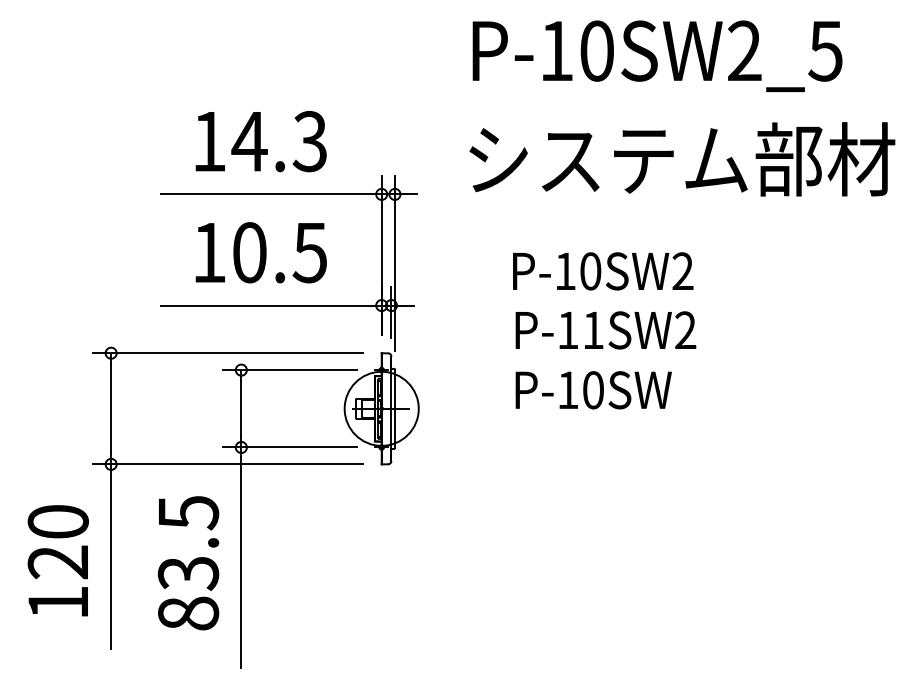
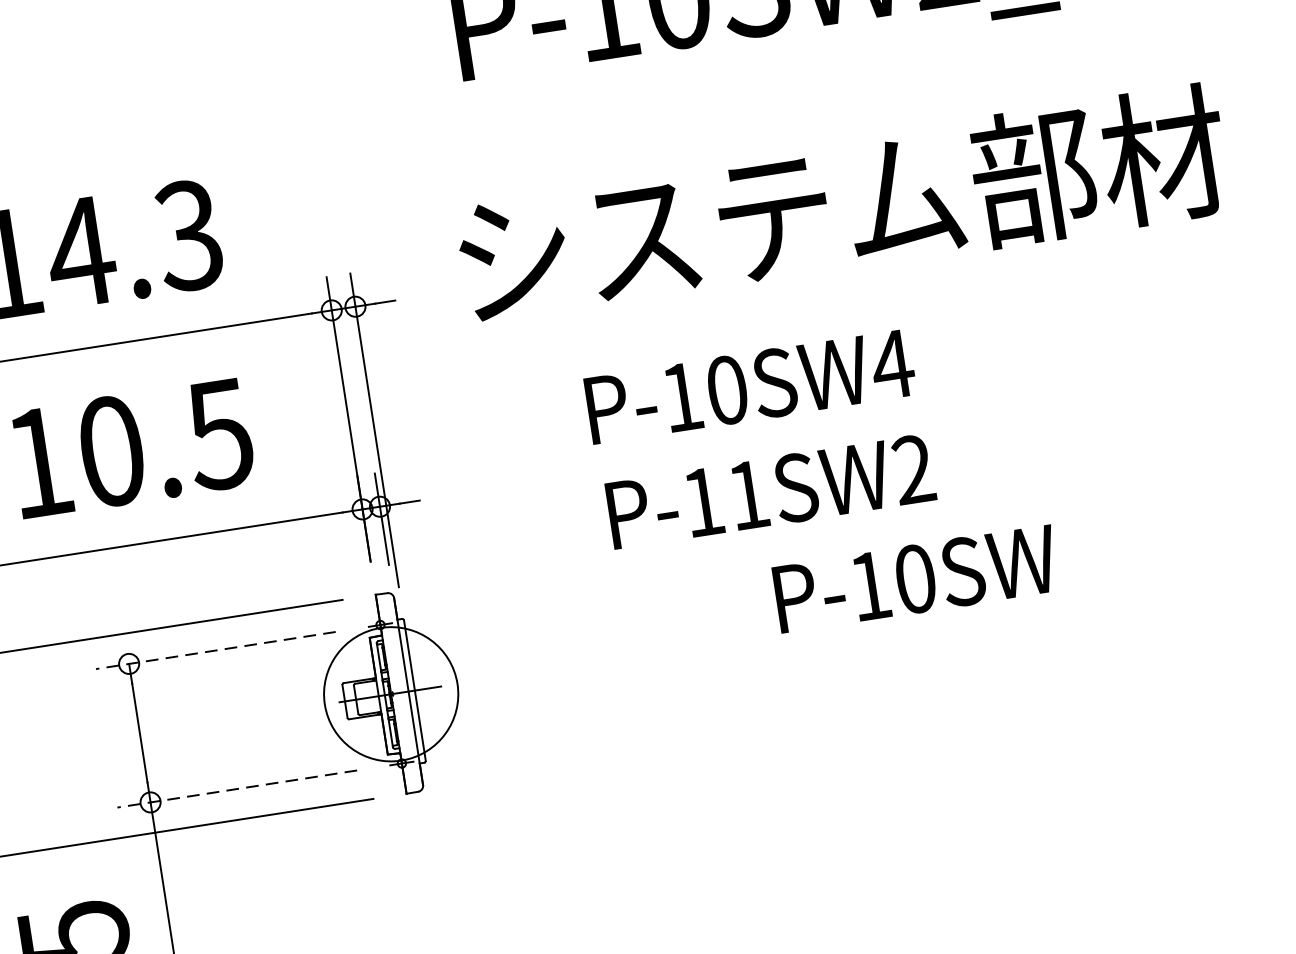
text: (682, 159) -> (843, 205), moved
text: (682, 270) -> (891, 363), P-10SW2 -> P-10SW4
line: (289, 370) -> (215, 651), solid -> dashed
text: (593, 390) -> (915, 579), moved
line: (289, 447) -> (236, 789), solid -> dashed

